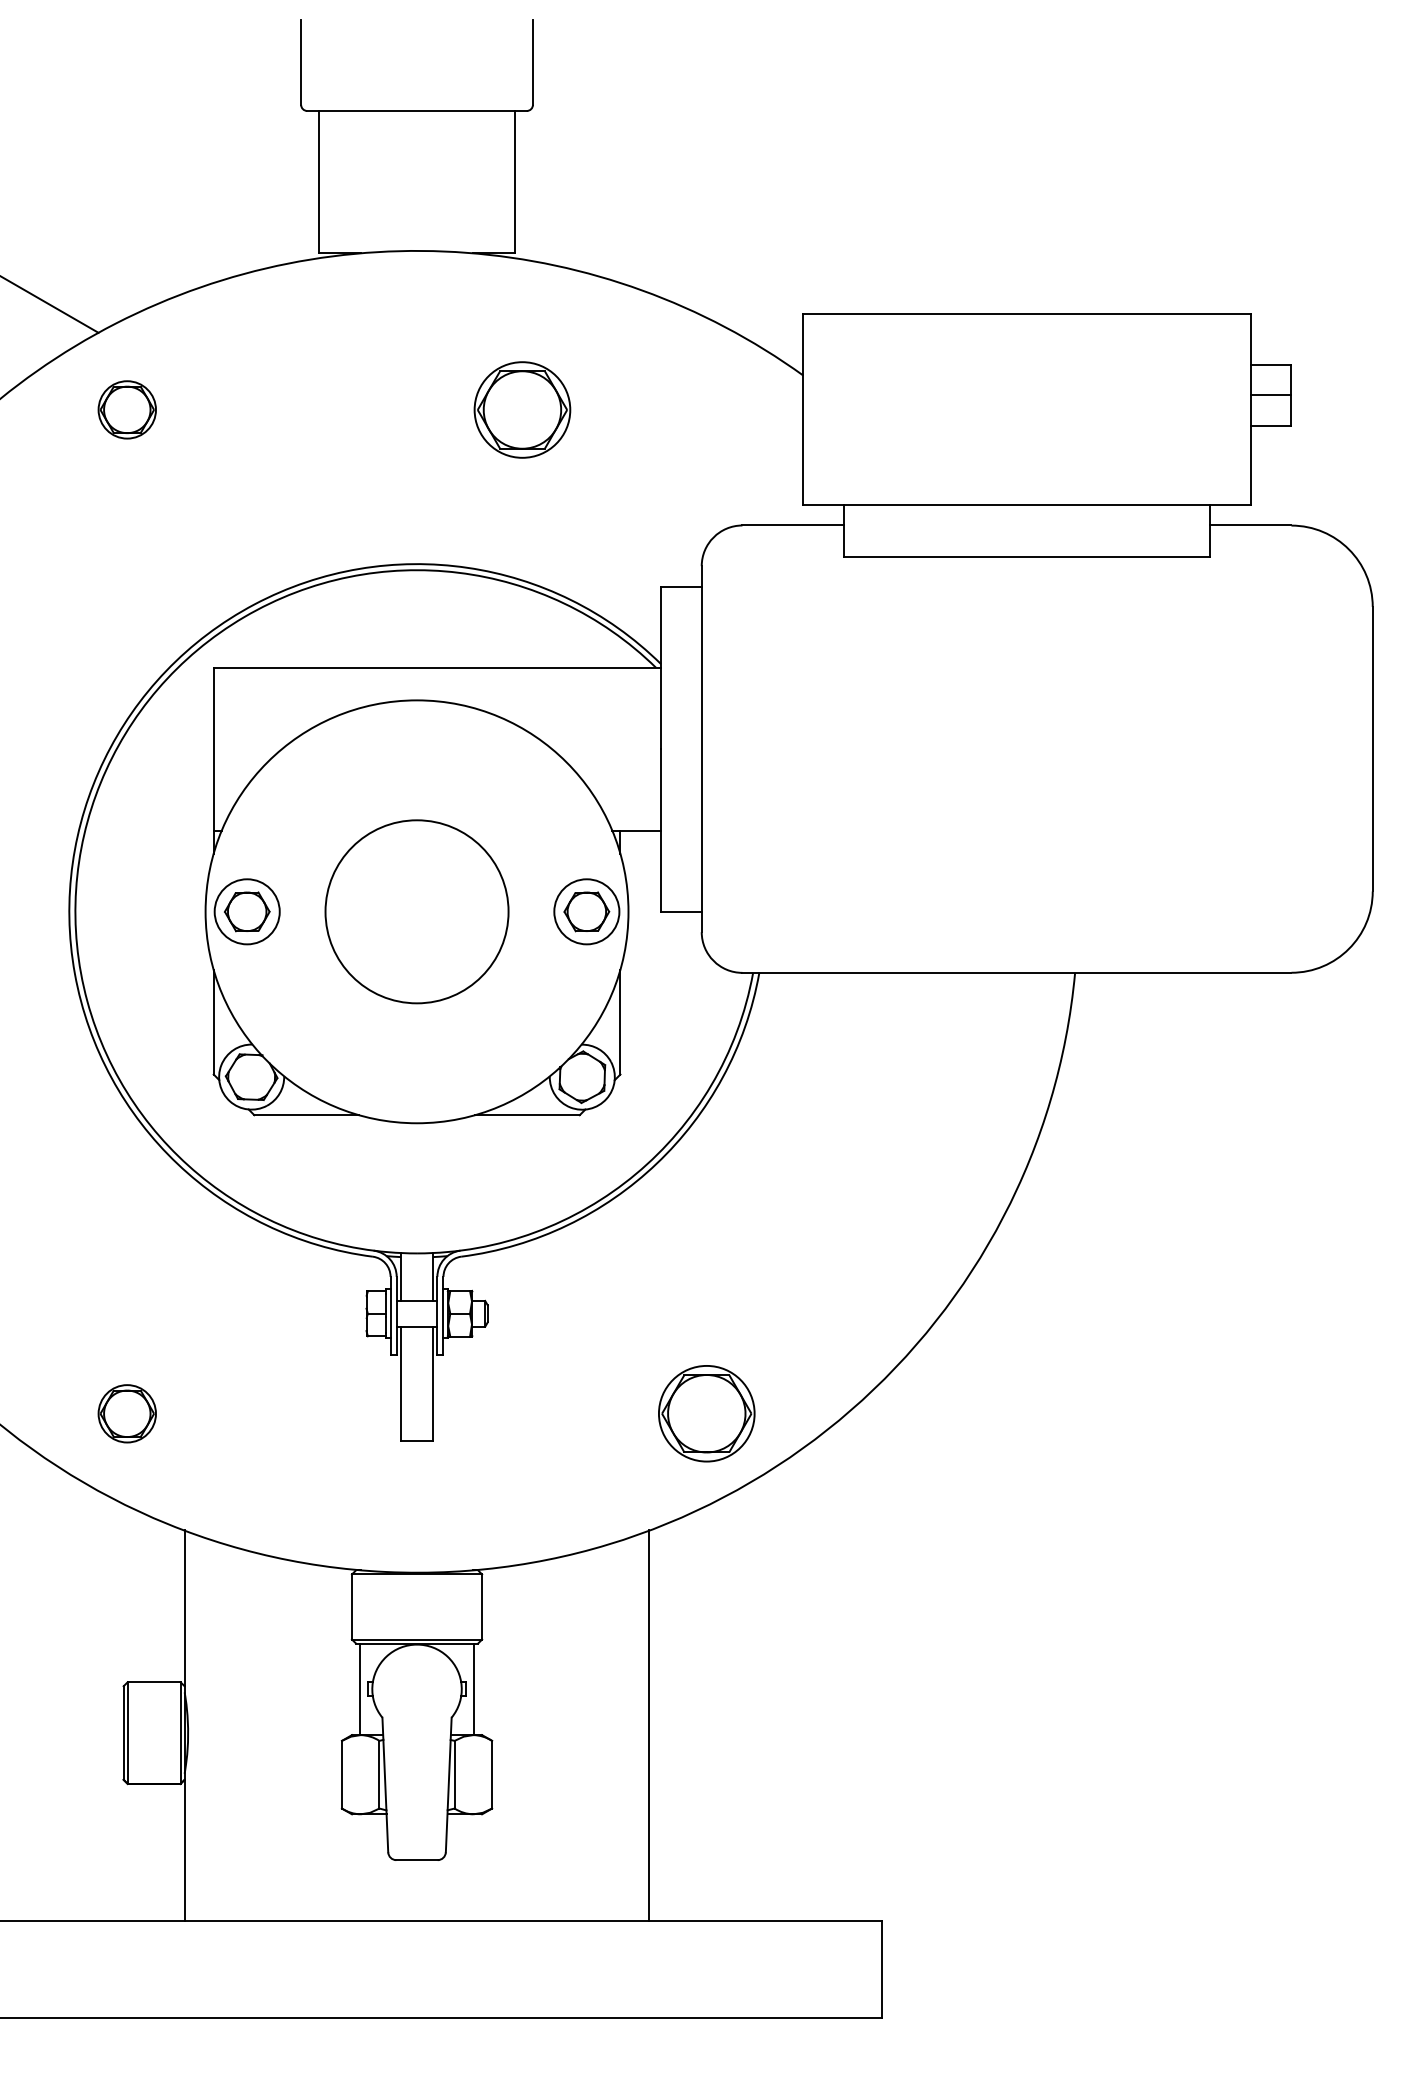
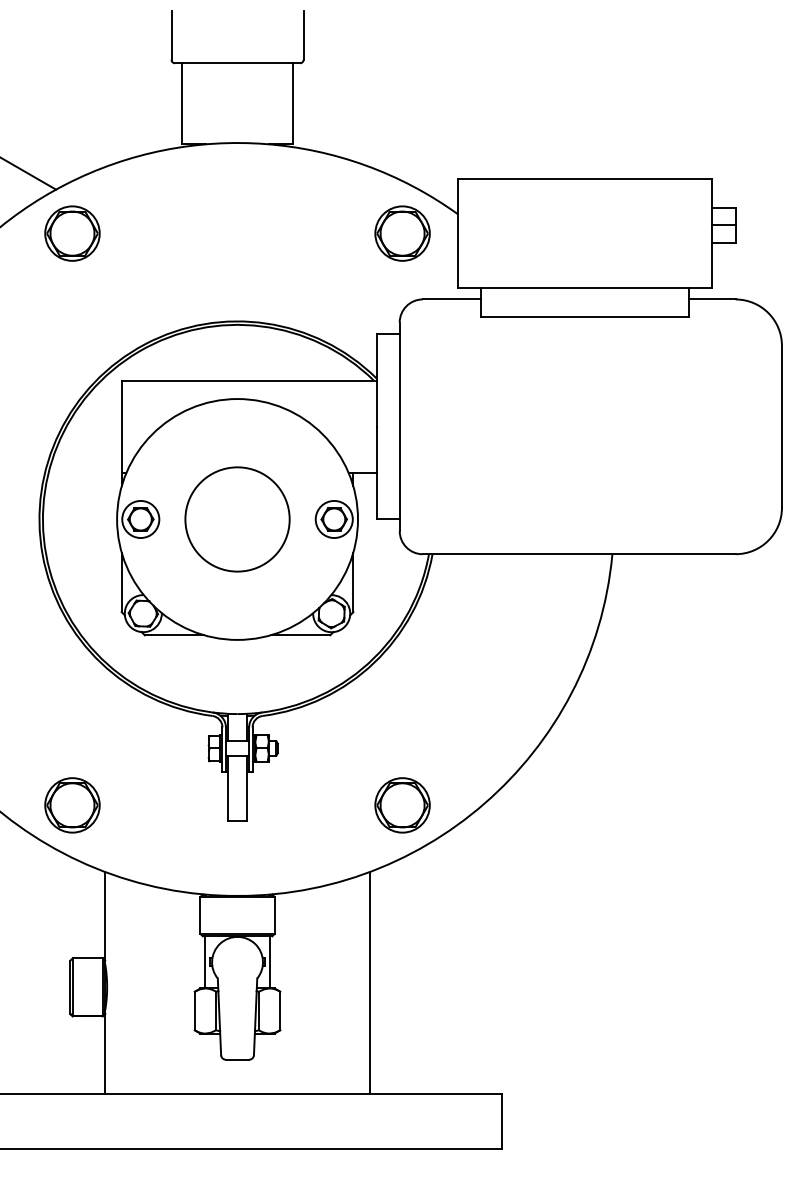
part: (127, 409) -> (72, 233), size x1.67
part: (522, 409) -> (402, 233), moved
part: (127, 1413) -> (72, 805), size x1.67

